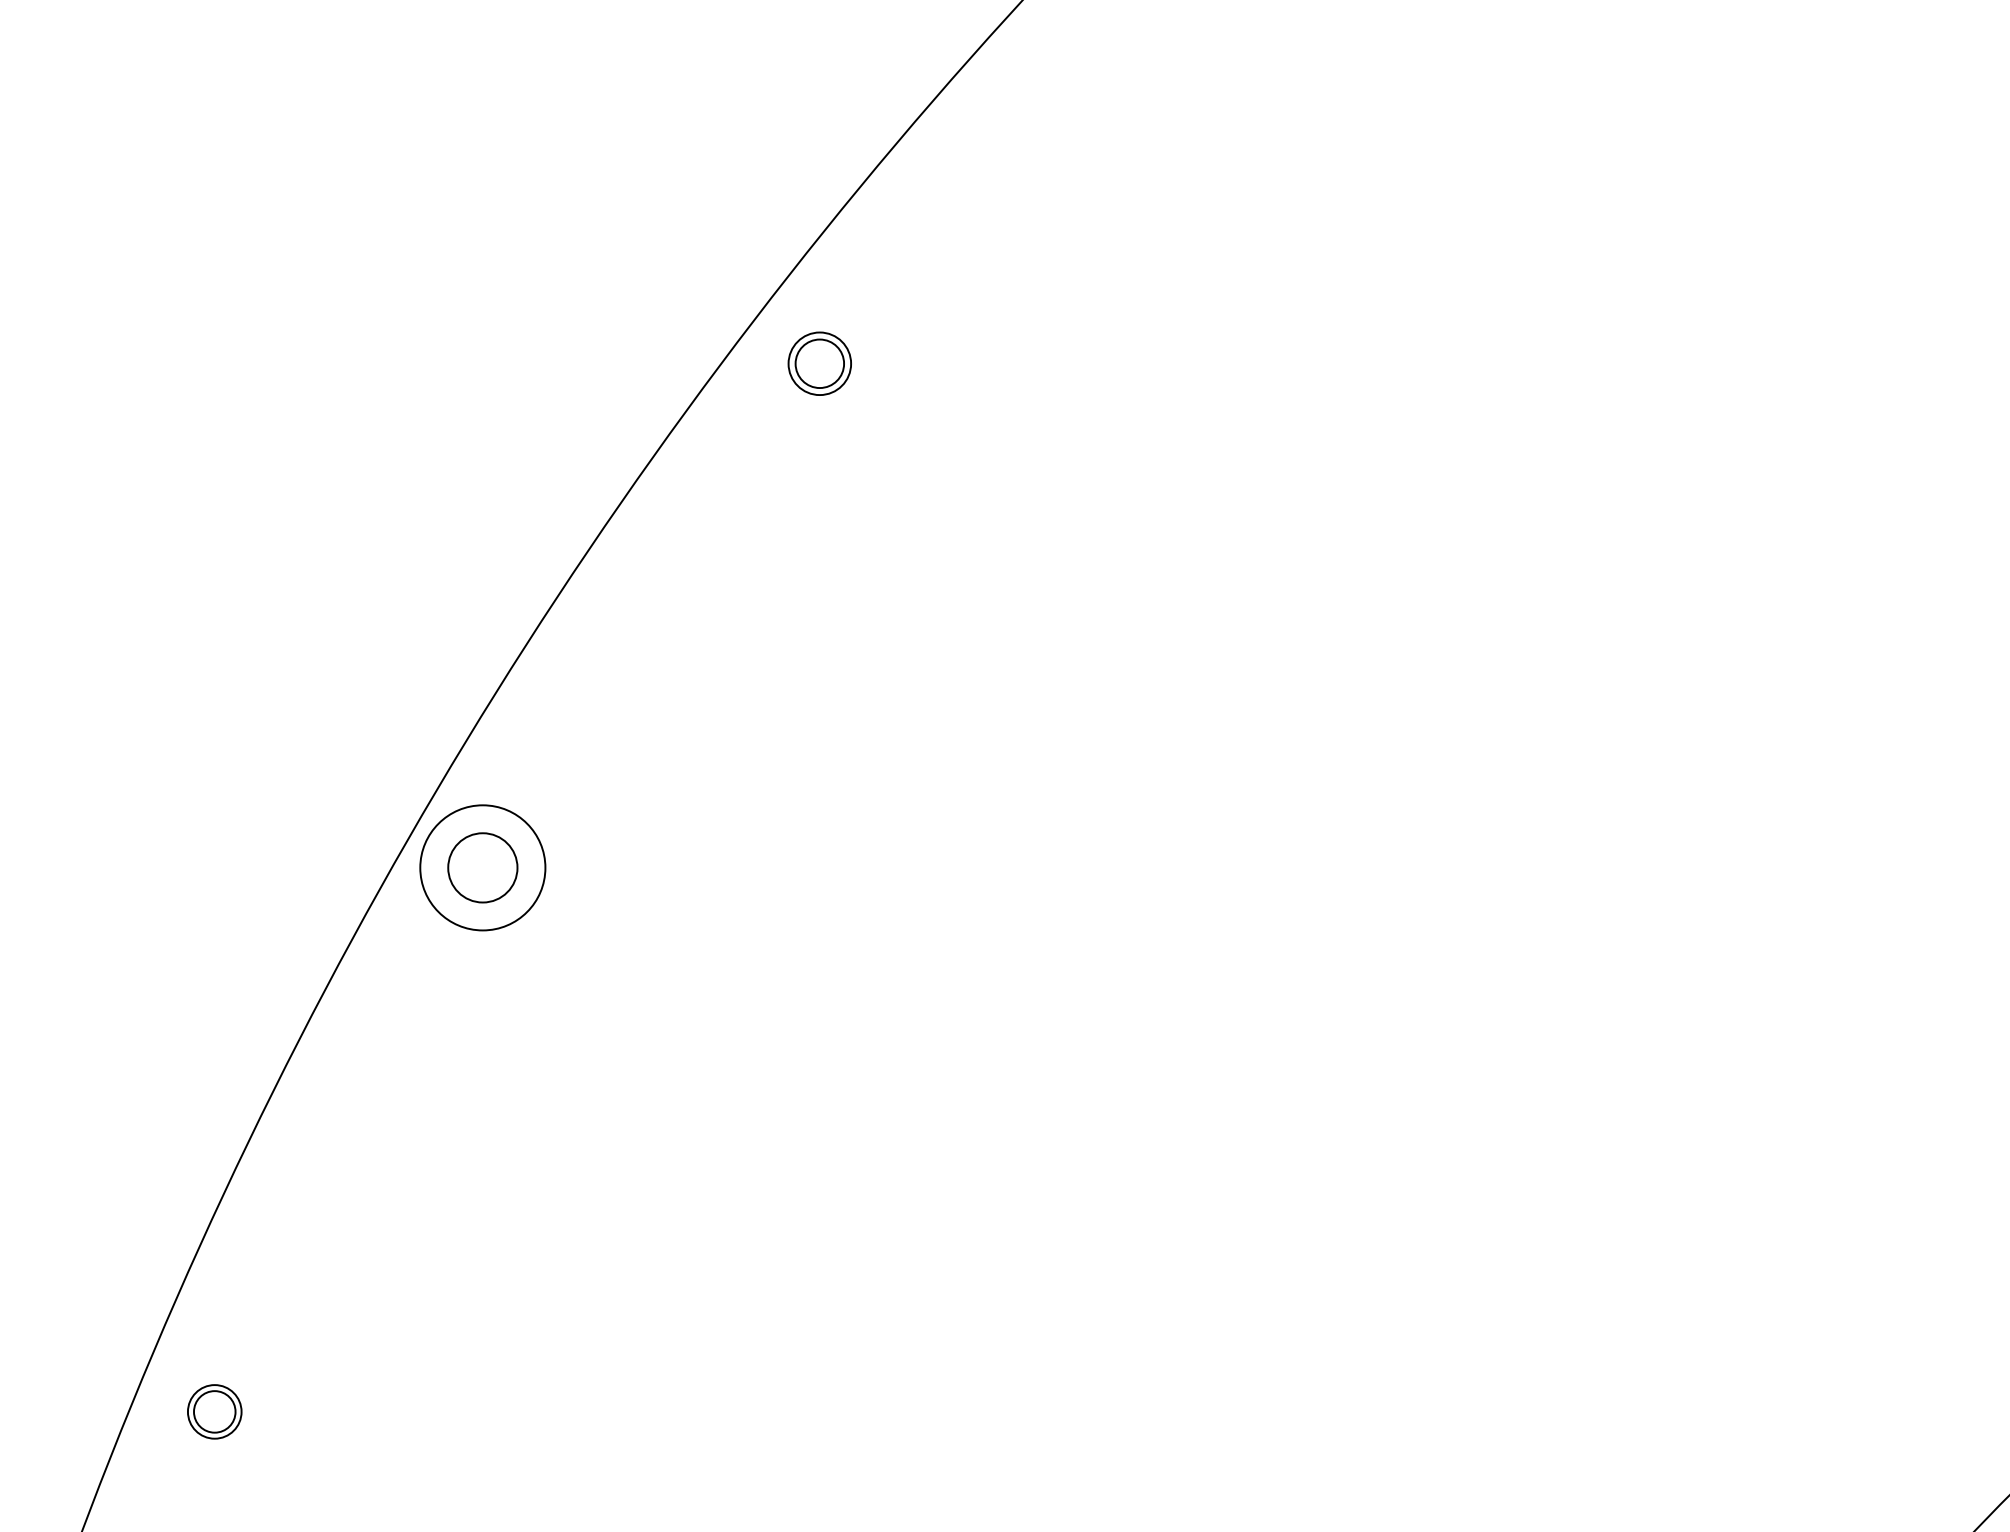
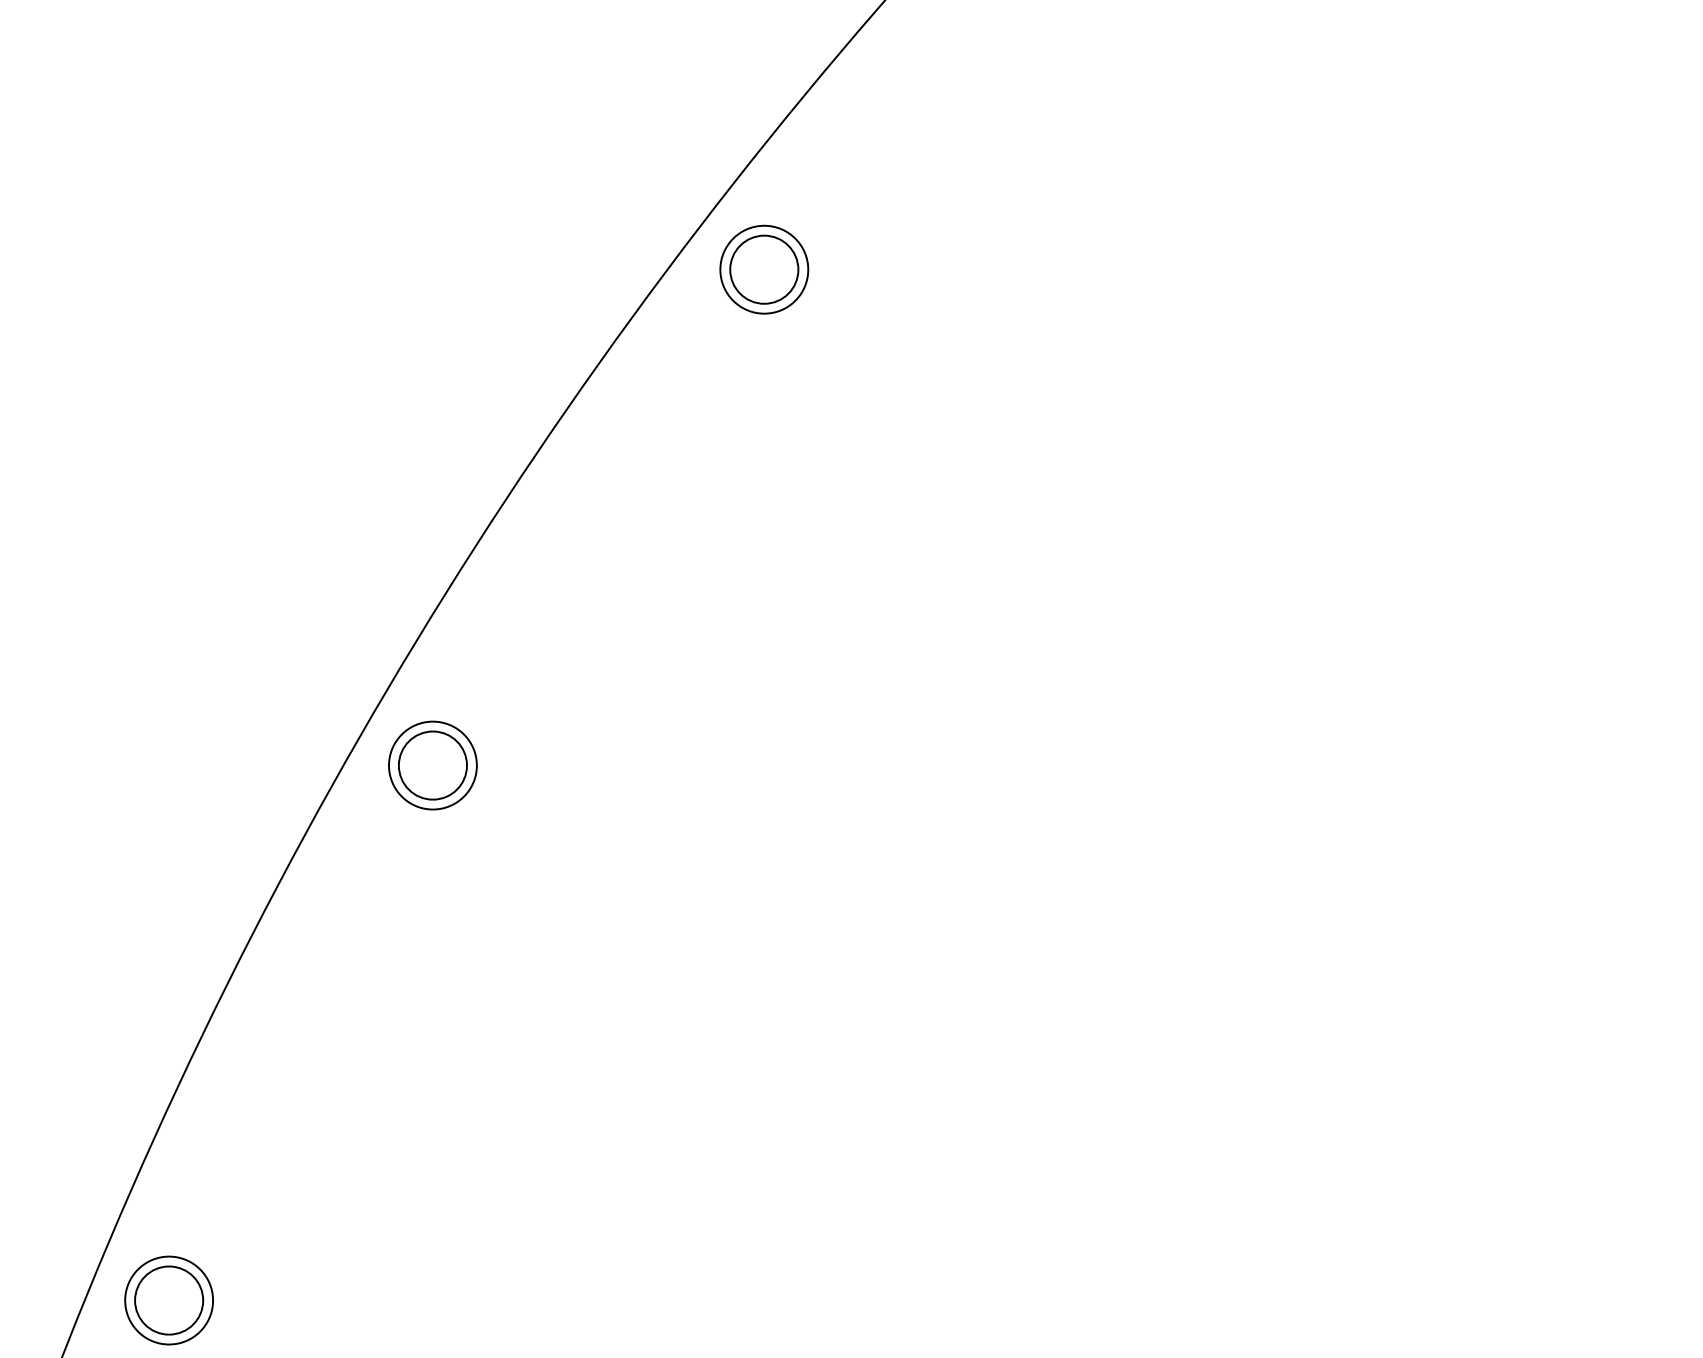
part: (819, 363) -> (764, 269), size x1.43
circle: (482, 867) -> (432, 765), size x0.71
part: (214, 1411) -> (169, 1300), size x1.67

